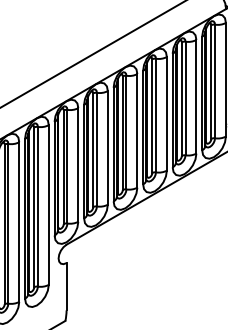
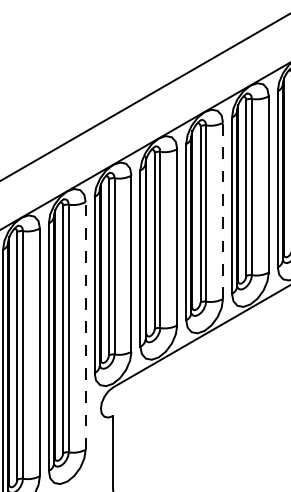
line: (137, 130) -> (223, 210), solid -> dashed
line: (48, 205) -> (85, 326), solid -> dashed

